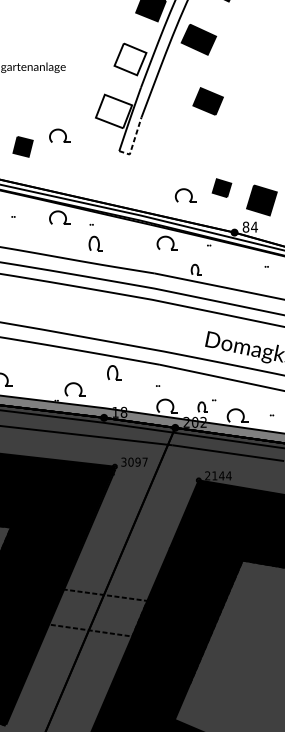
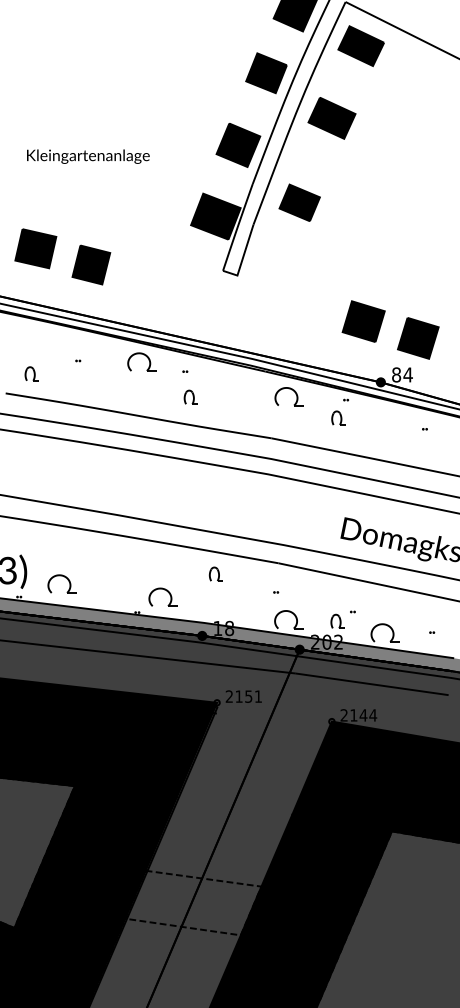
fill: (130, 59) -> (238, 145), added
part: (207, 101) -> (299, 202), moved
fill: (113, 111) -> (215, 216), added
part: (61, 131) -> (143, 243), removed
line: (134, 141) -> (243, 257), dashed -> solid
part: (23, 146) -> (91, 264), size x1.43
part: (221, 188) -> (363, 321), size x1.67
part: (187, 191) -> (316, 325), removed
part: (95, 242) -> (190, 396), size x0.71
part: (196, 269) -> (338, 417), moved
part: (113, 372) -> (215, 573), size x0.71
text: (134, 462) -> (243, 696), 3097 -> 2151

